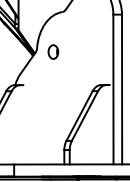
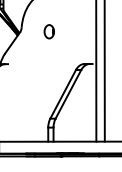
part: (53, 51) -> (49, 31), moved

